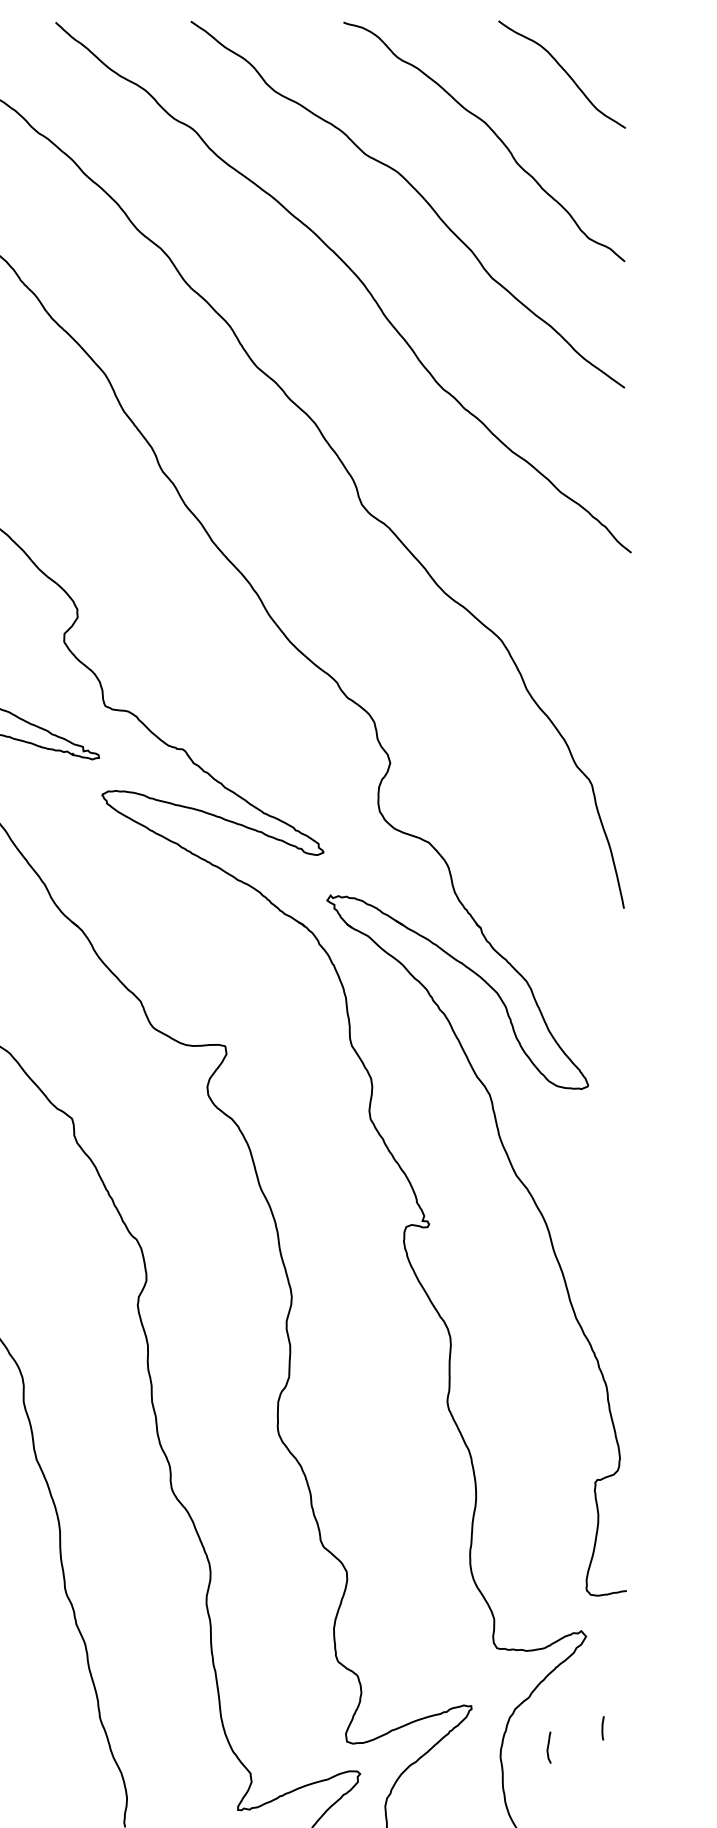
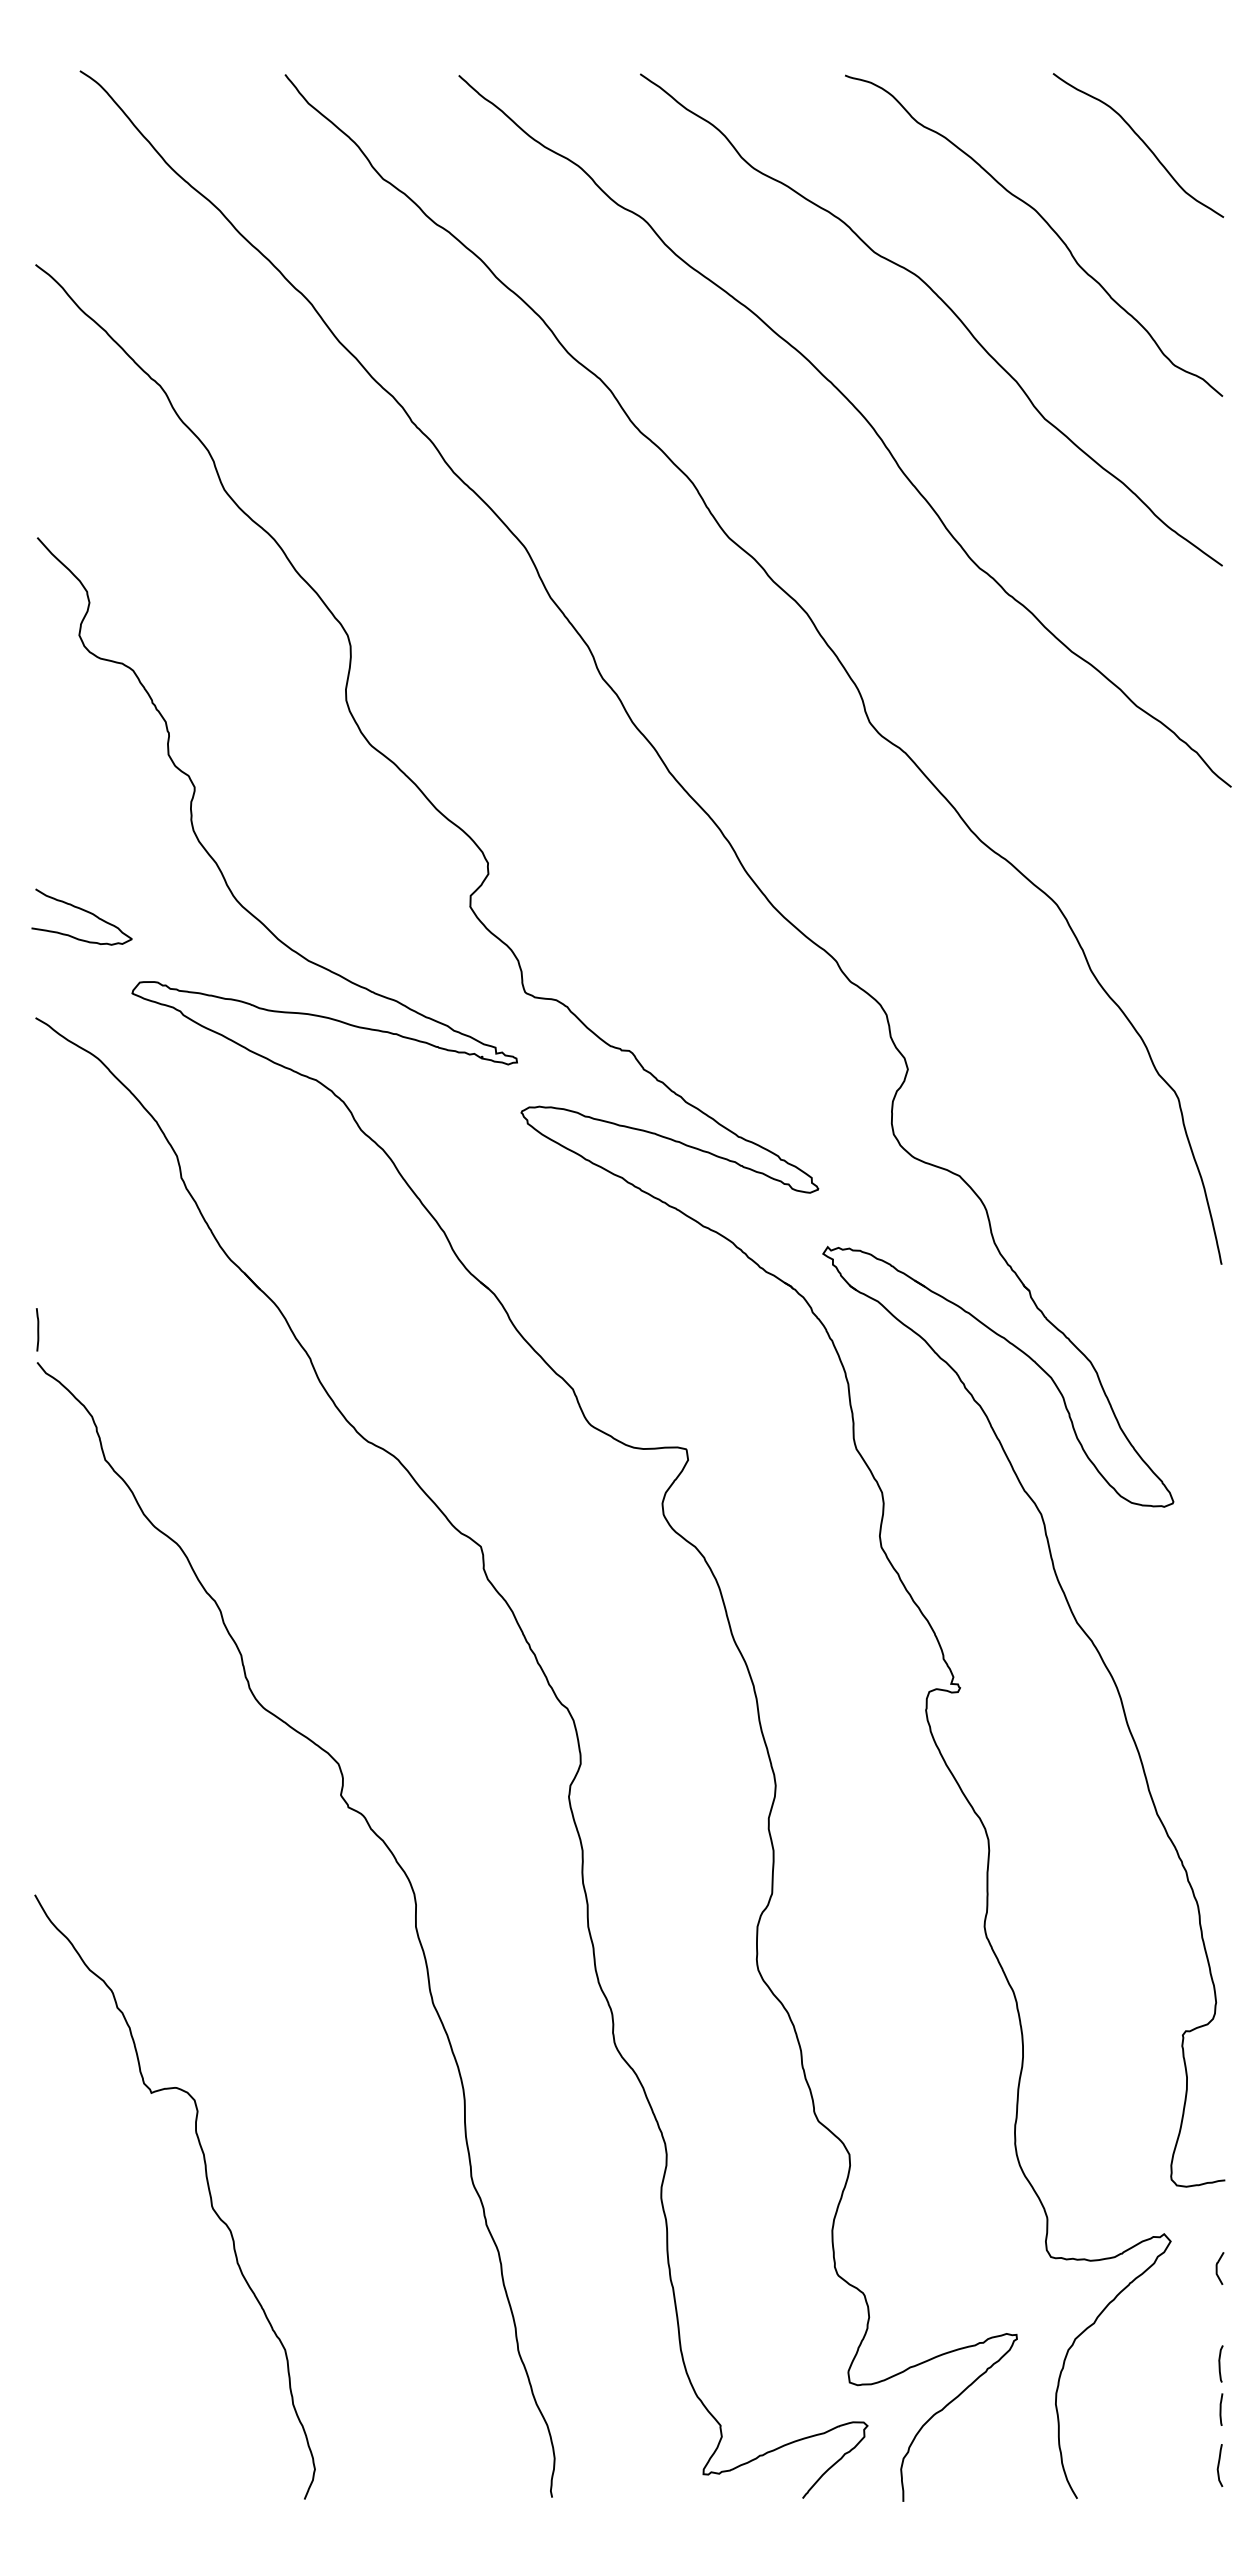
curve: (621, 1656) -> (1217, 2268), added
curve: (623, 1727) -> (1220, 2363), added
curve: (603, 1728) -> (1221, 2409), moved
curve: (548, 1747) -> (1219, 2465), moved

